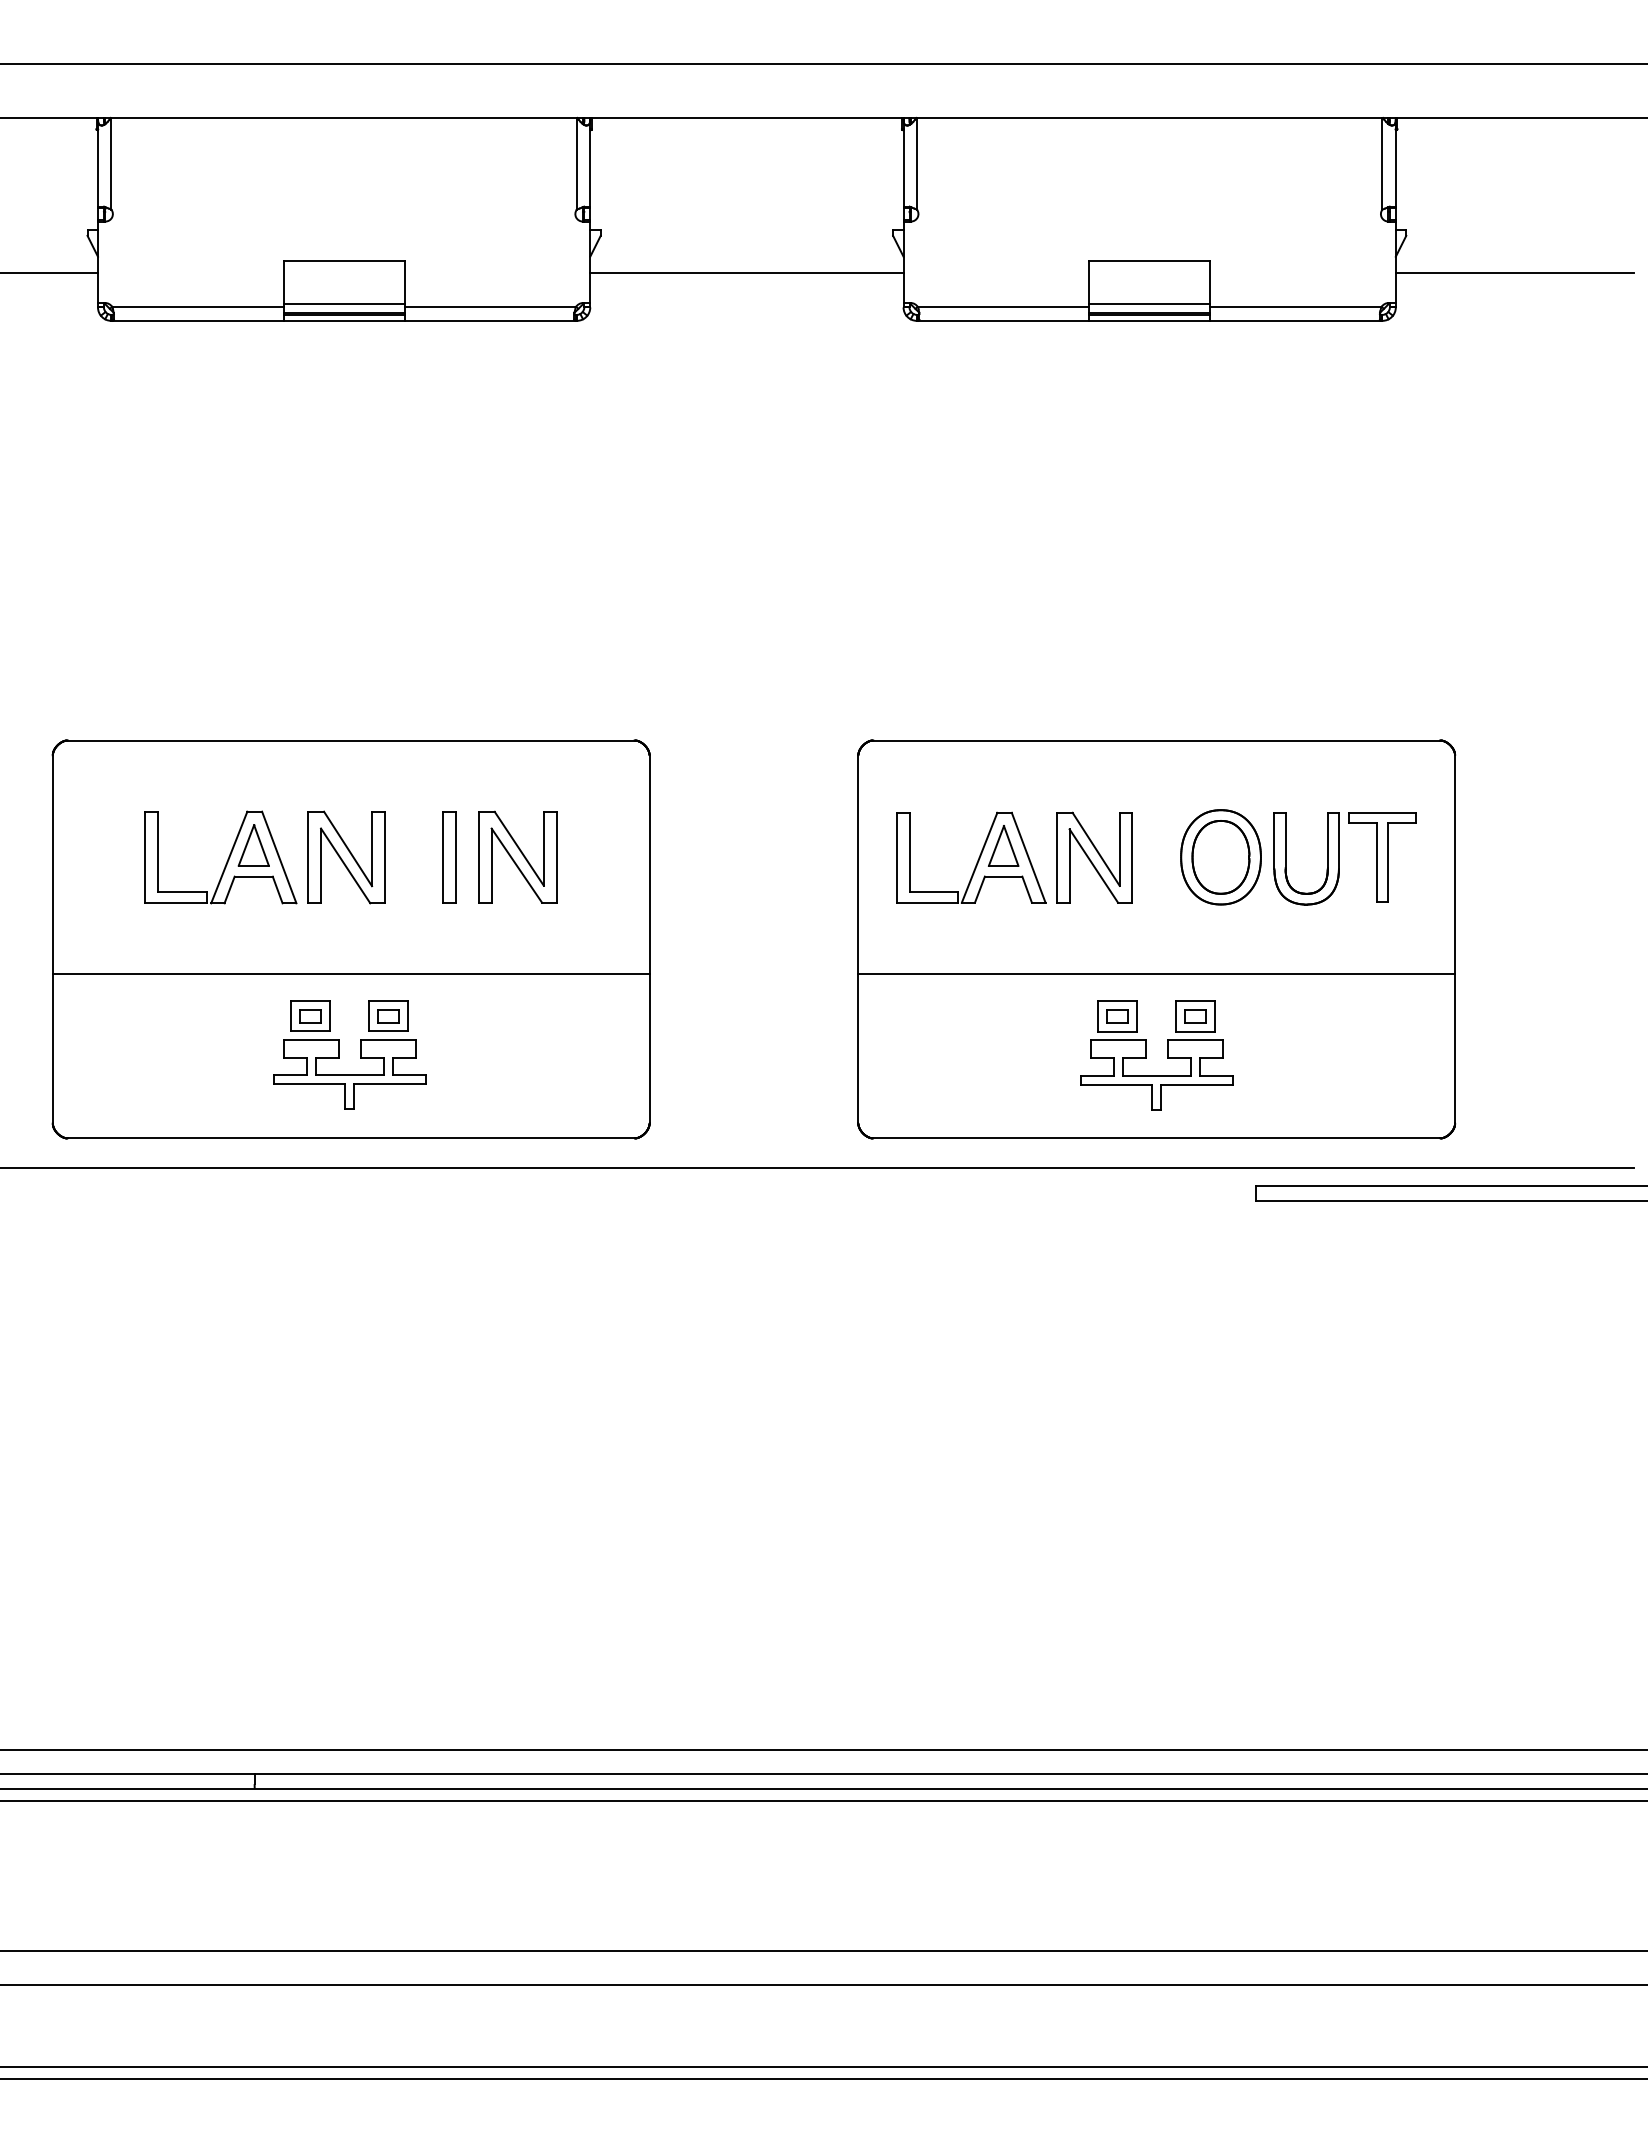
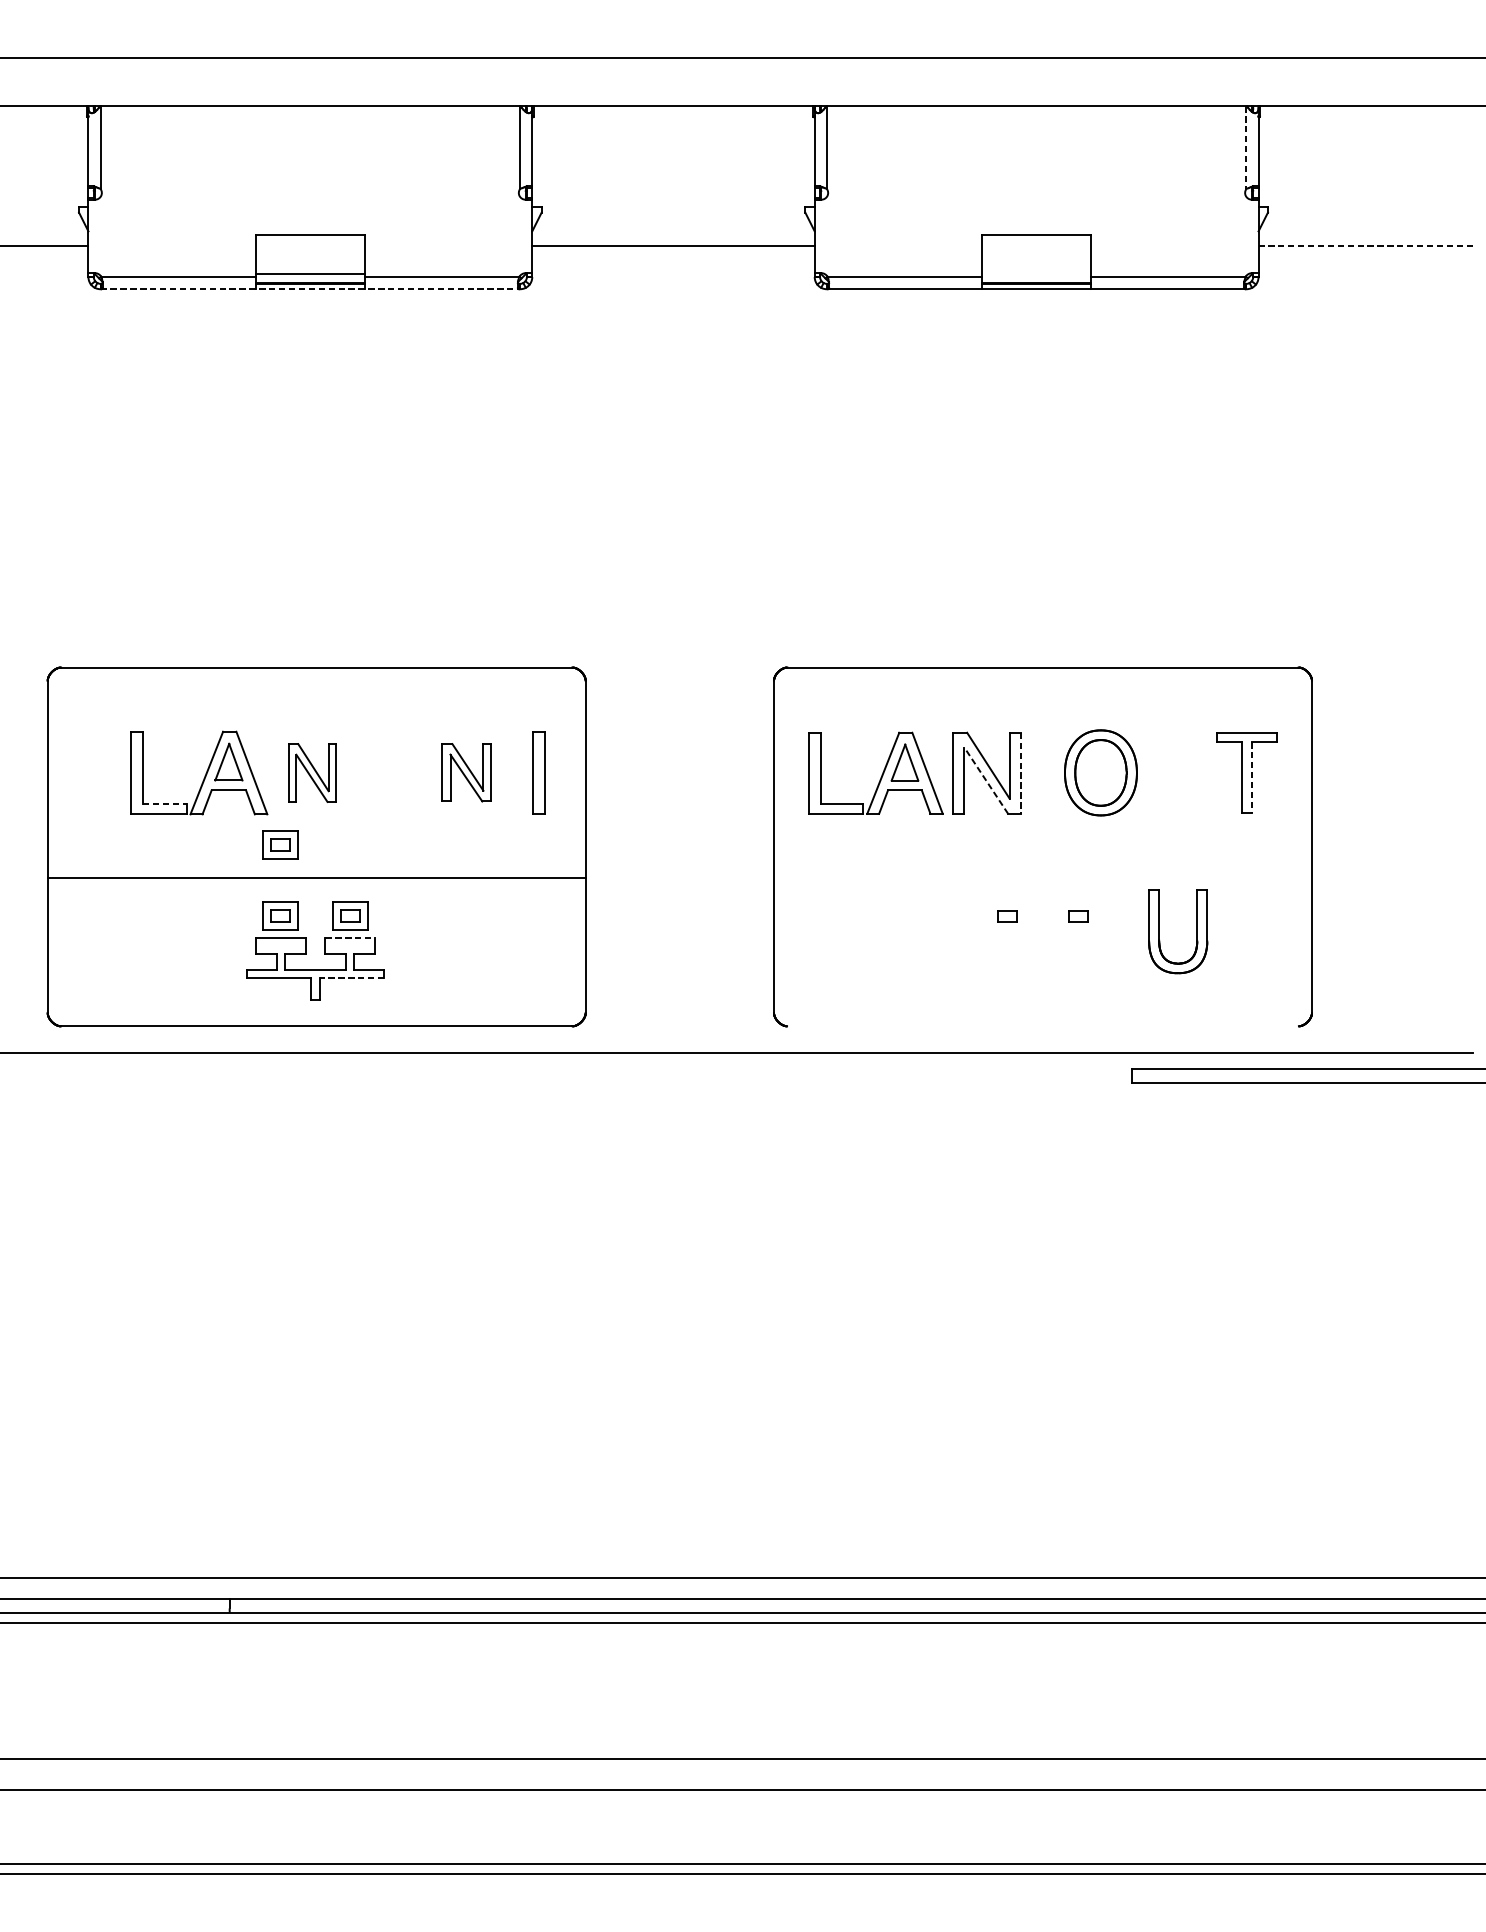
line: (1382, 163) -> (1246, 147), solid -> dashed
line: (1514, 273) -> (1365, 246), solid -> dashed
line: (1149, 304) -> (1036, 274), removed
line: (344, 320) -> (310, 288), solid -> dashed
part: (517, 856) -> (466, 772), size x0.7
part: (346, 857) -> (312, 773), size x0.7
part: (449, 857) -> (538, 773), moved
line: (1132, 857) -> (1021, 773), solid -> dashed
part: (1286, 858) -> (1159, 931), moved
line: (1388, 863) -> (1251, 778), solid -> dashed
line: (1093, 866) -> (985, 781), solid -> dashed
line: (183, 892) -> (165, 804), solid -> dashed
part: (310, 936) -> (280, 844), added
line: (1156, 974) -> (1042, 878), removed
line: (388, 1039) -> (350, 937), solid -> dashed
part: (1146, 1055) -> (1033, 951), removed
line: (390, 1084) -> (352, 977), solid -> dashed
line: (1156, 1138) -> (1042, 1026), removed

